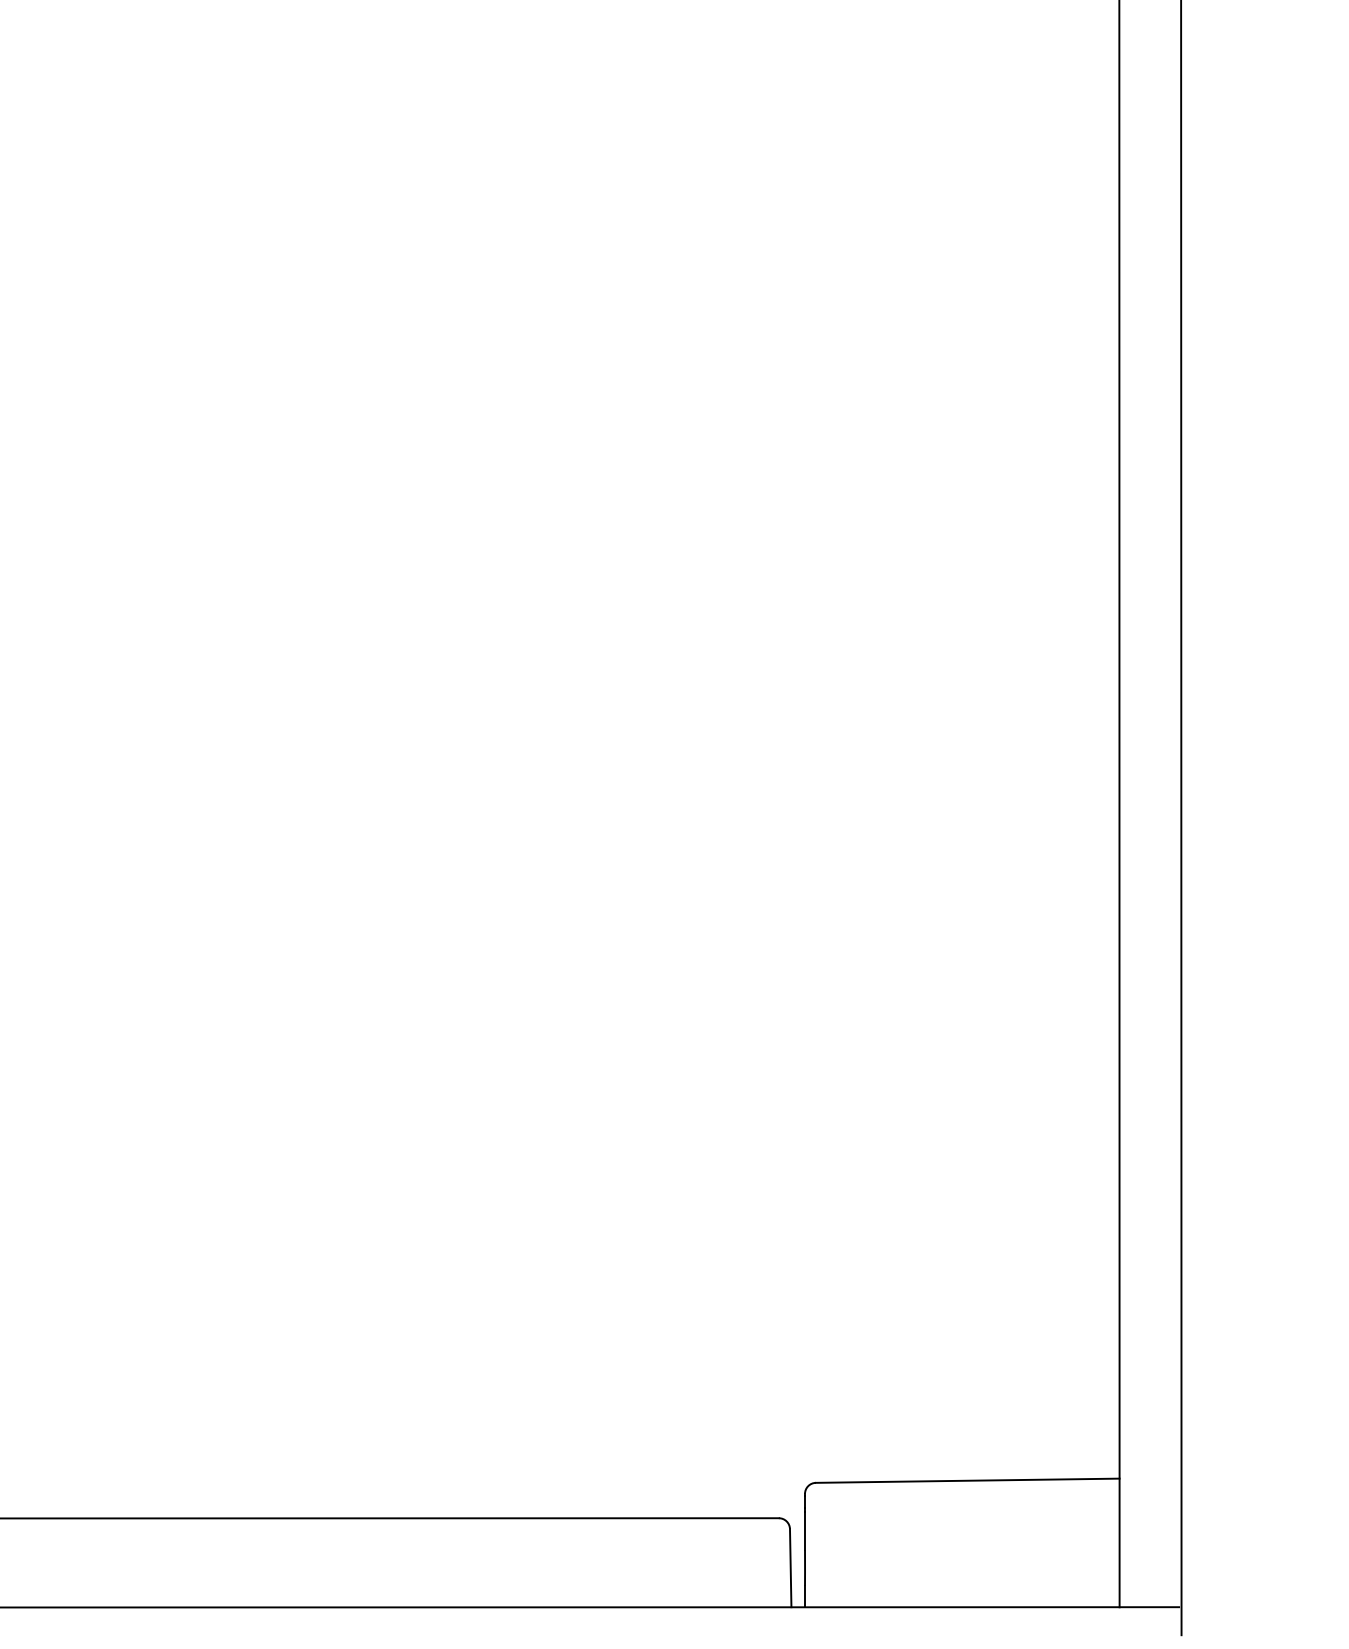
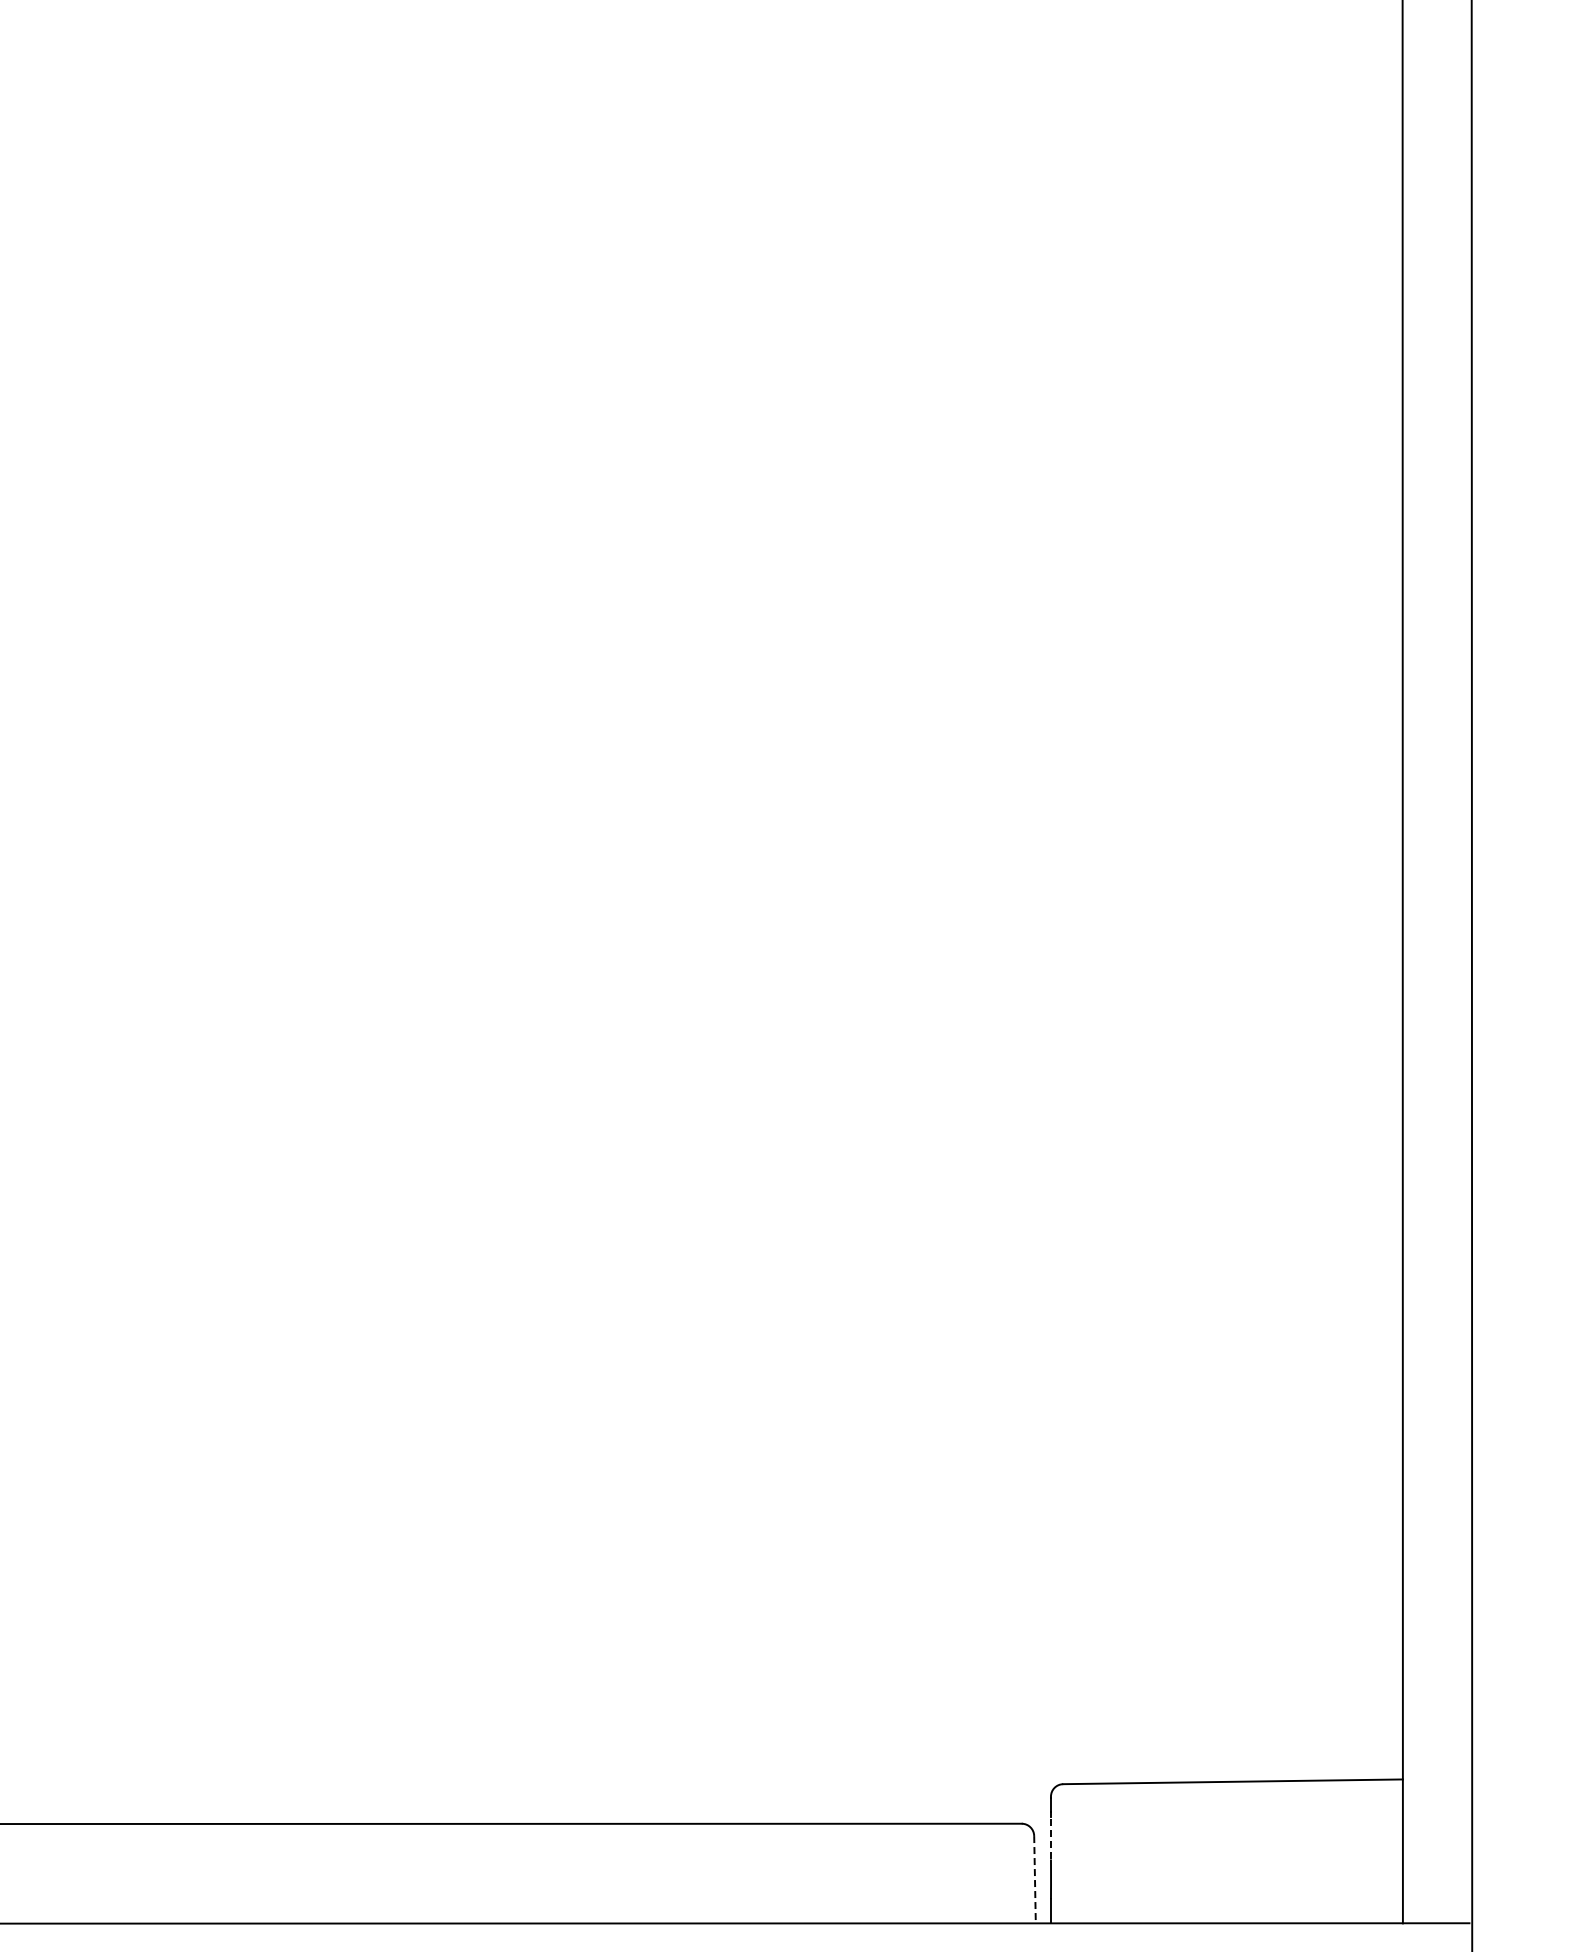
line: (804, 1530) -> (1050, 1837), solid -> dashed
line: (791, 1568) -> (1035, 1879), solid -> dashed

